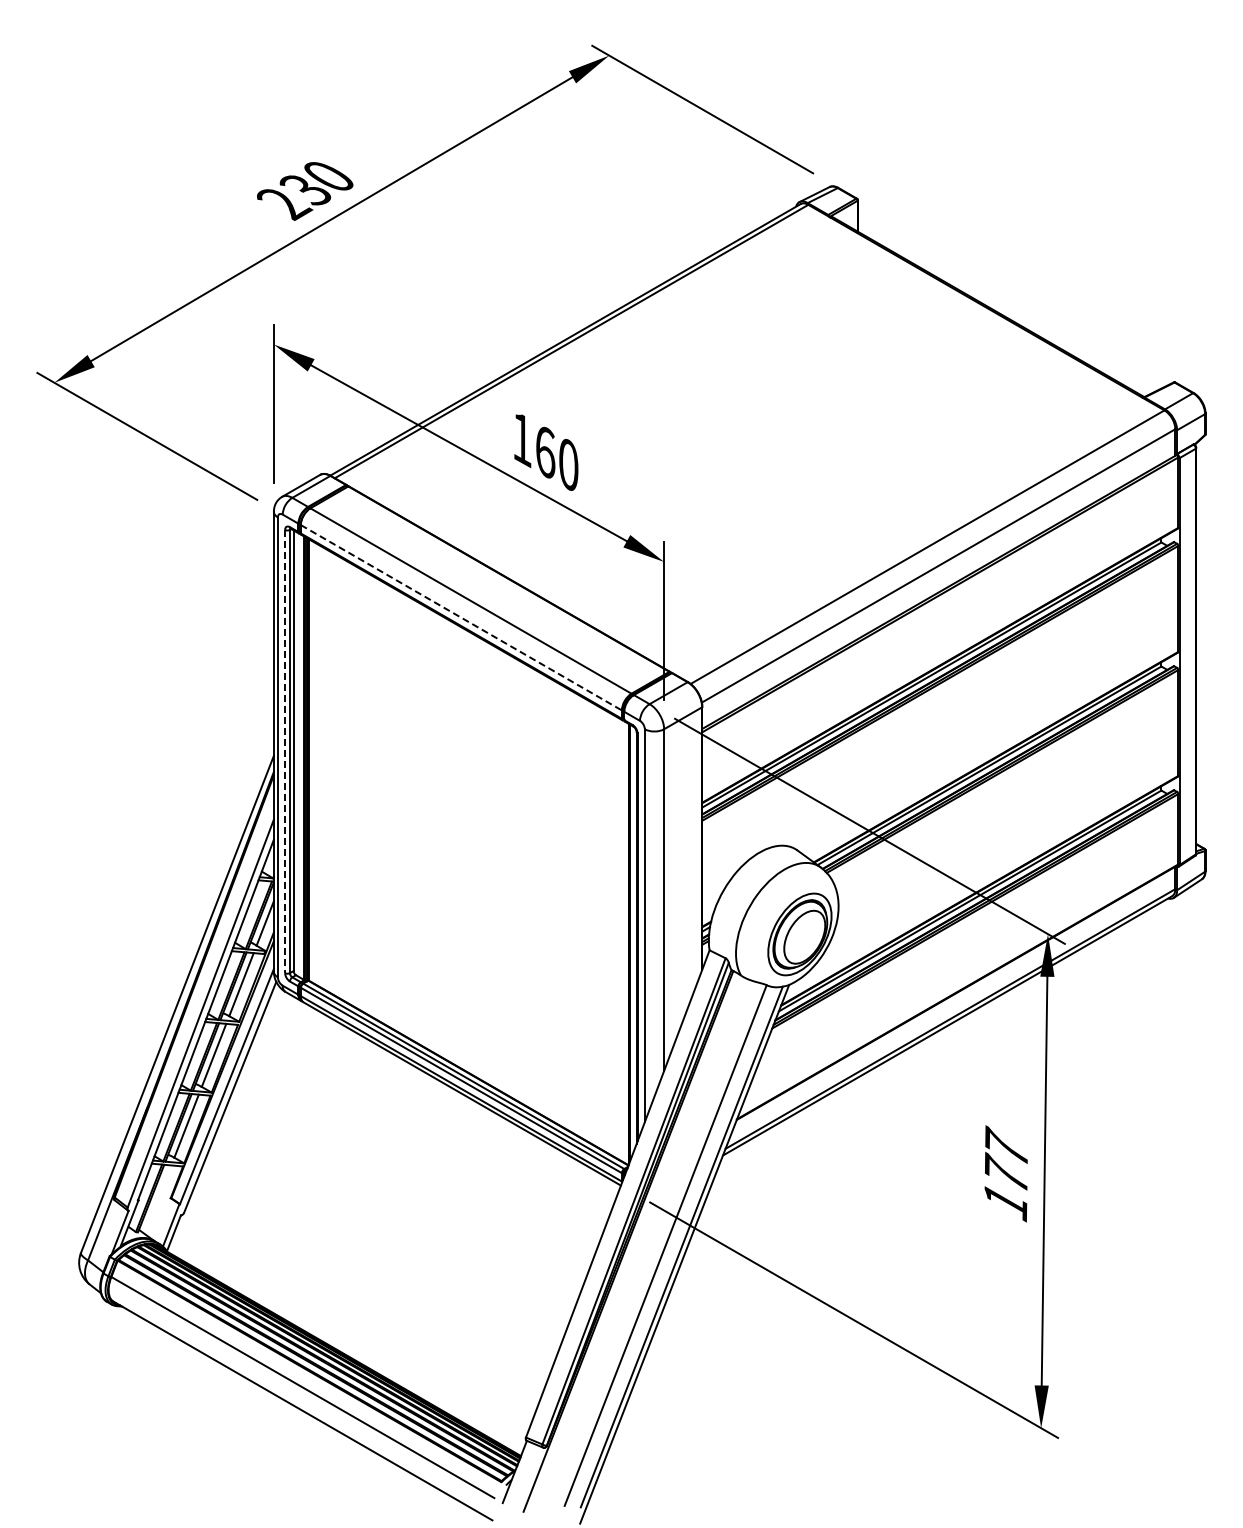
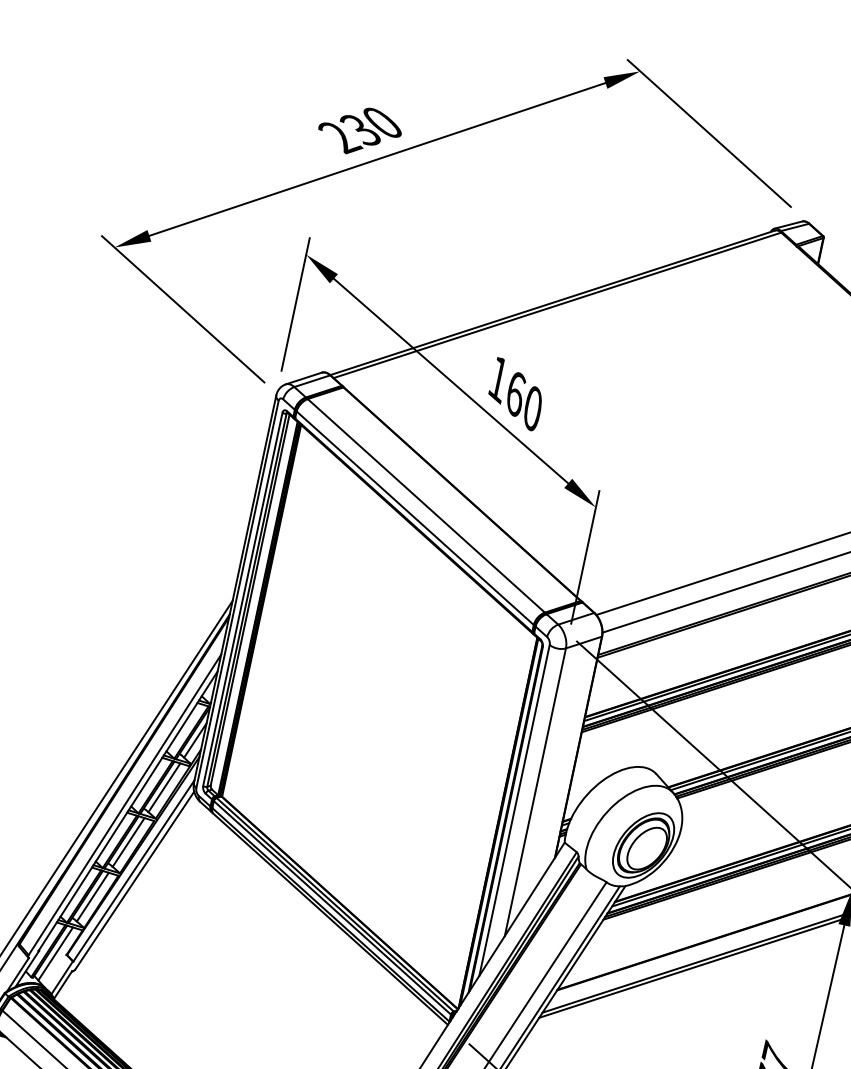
line: (461, 618) -> (415, 518), dashed -> solid
line: (285, 751) -> (243, 599), dashed -> solid
line: (157, 1199) -> (55, 953), added

